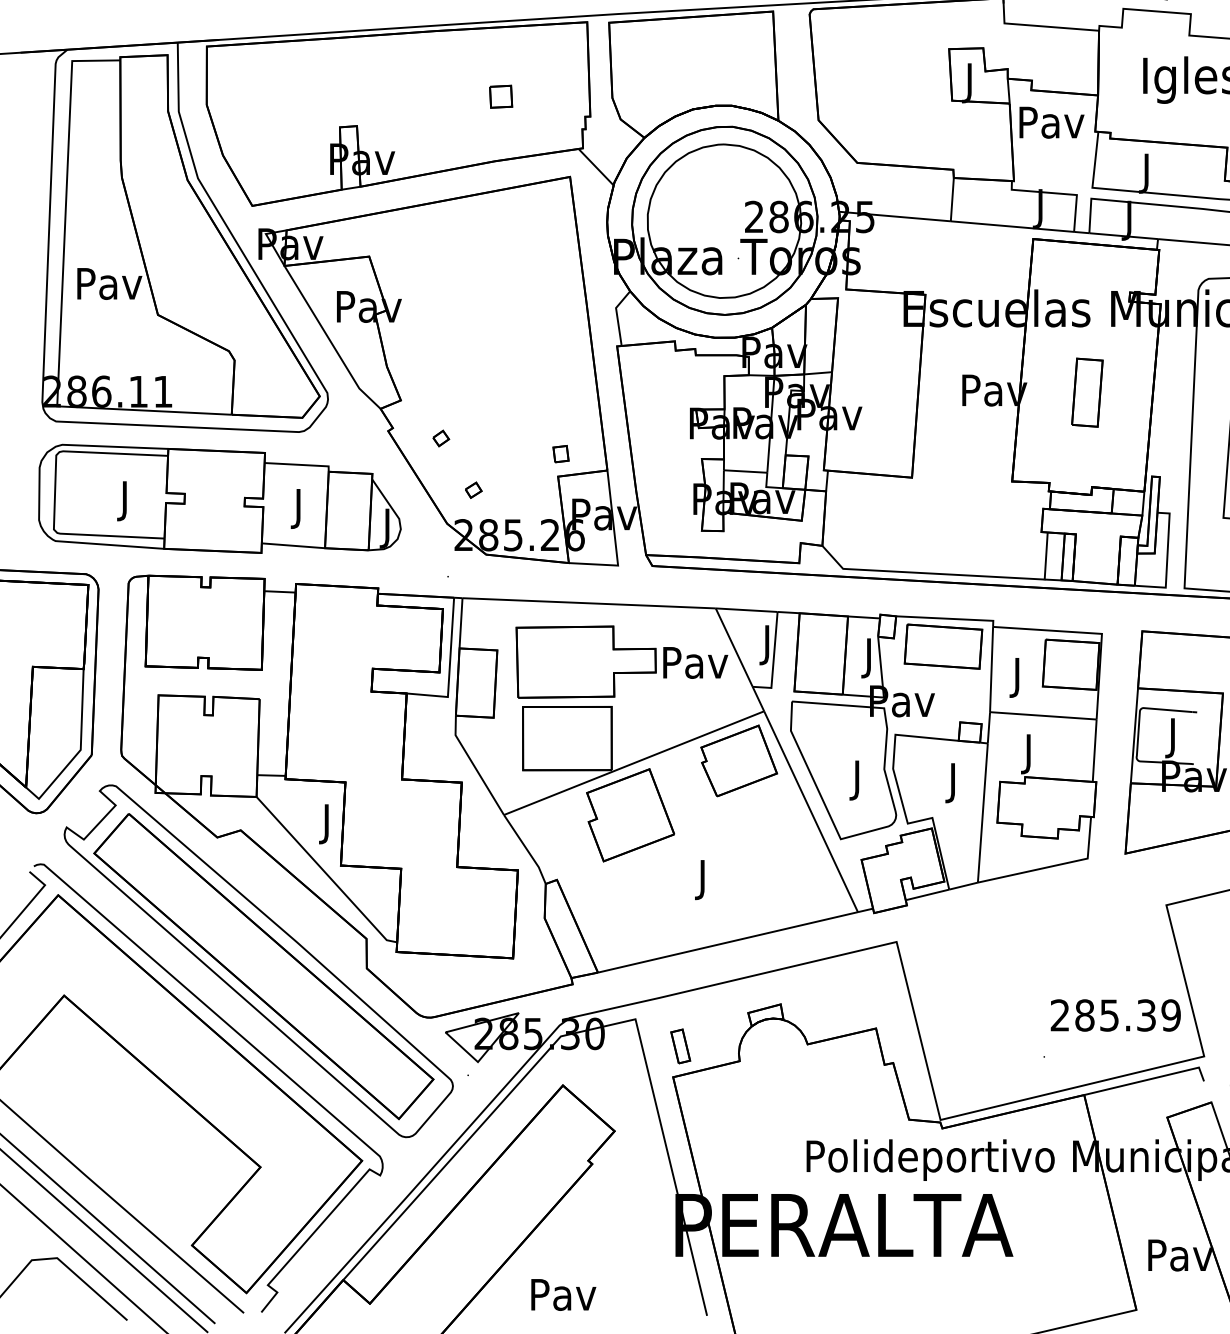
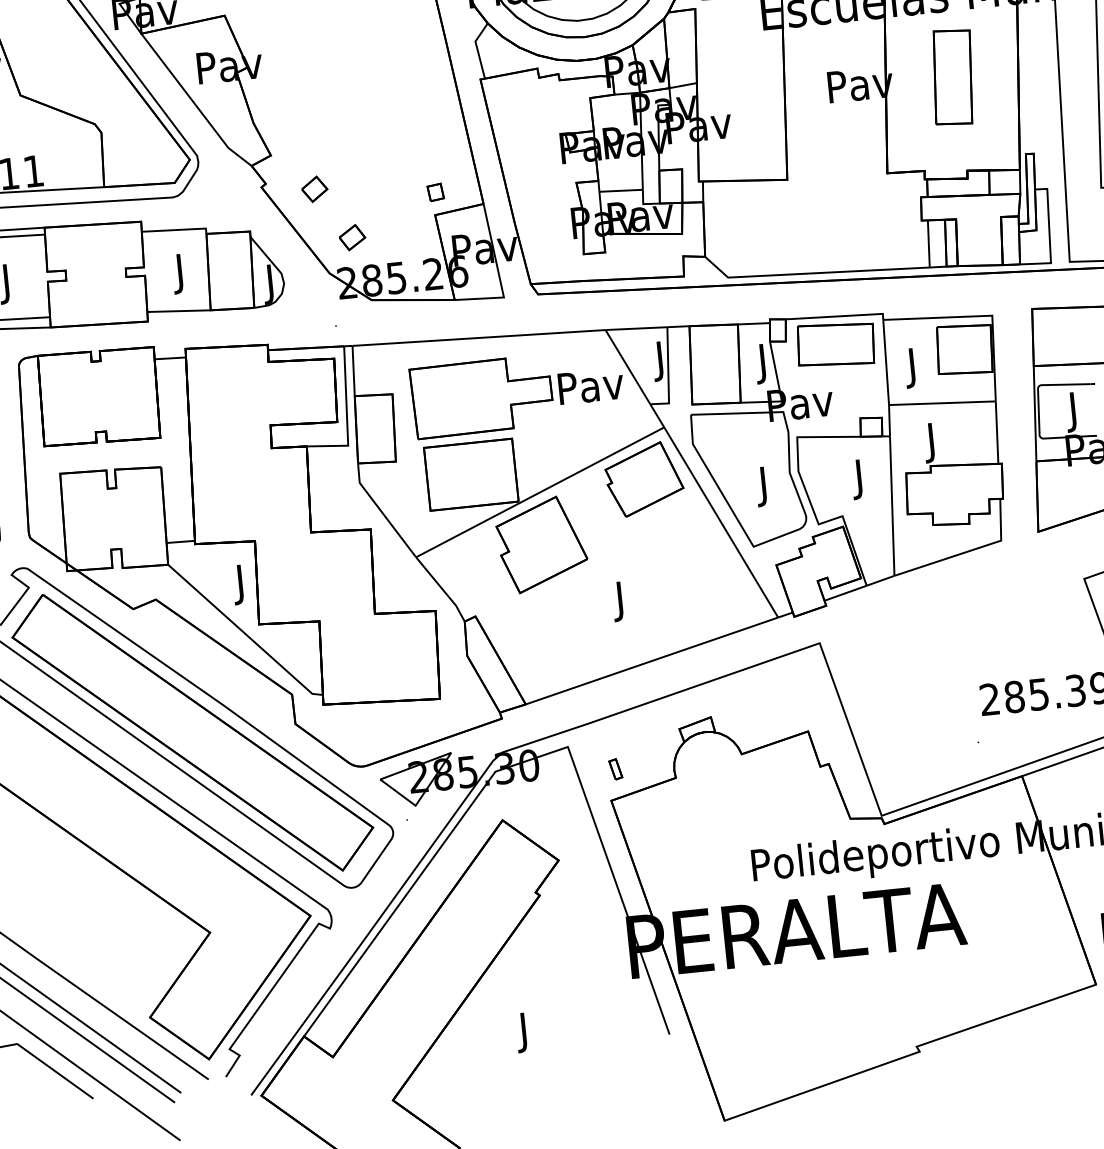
part: (1087, 392) -> (953, 77), size x1.4
part: (441, 438) -> (315, 189), size x1.6
part: (473, 489) -> (352, 236), size x1.6
part: (680, 1046) -> (615, 769), size x0.6
text: (563, 1299) -> (525, 1033), Pav -> J

